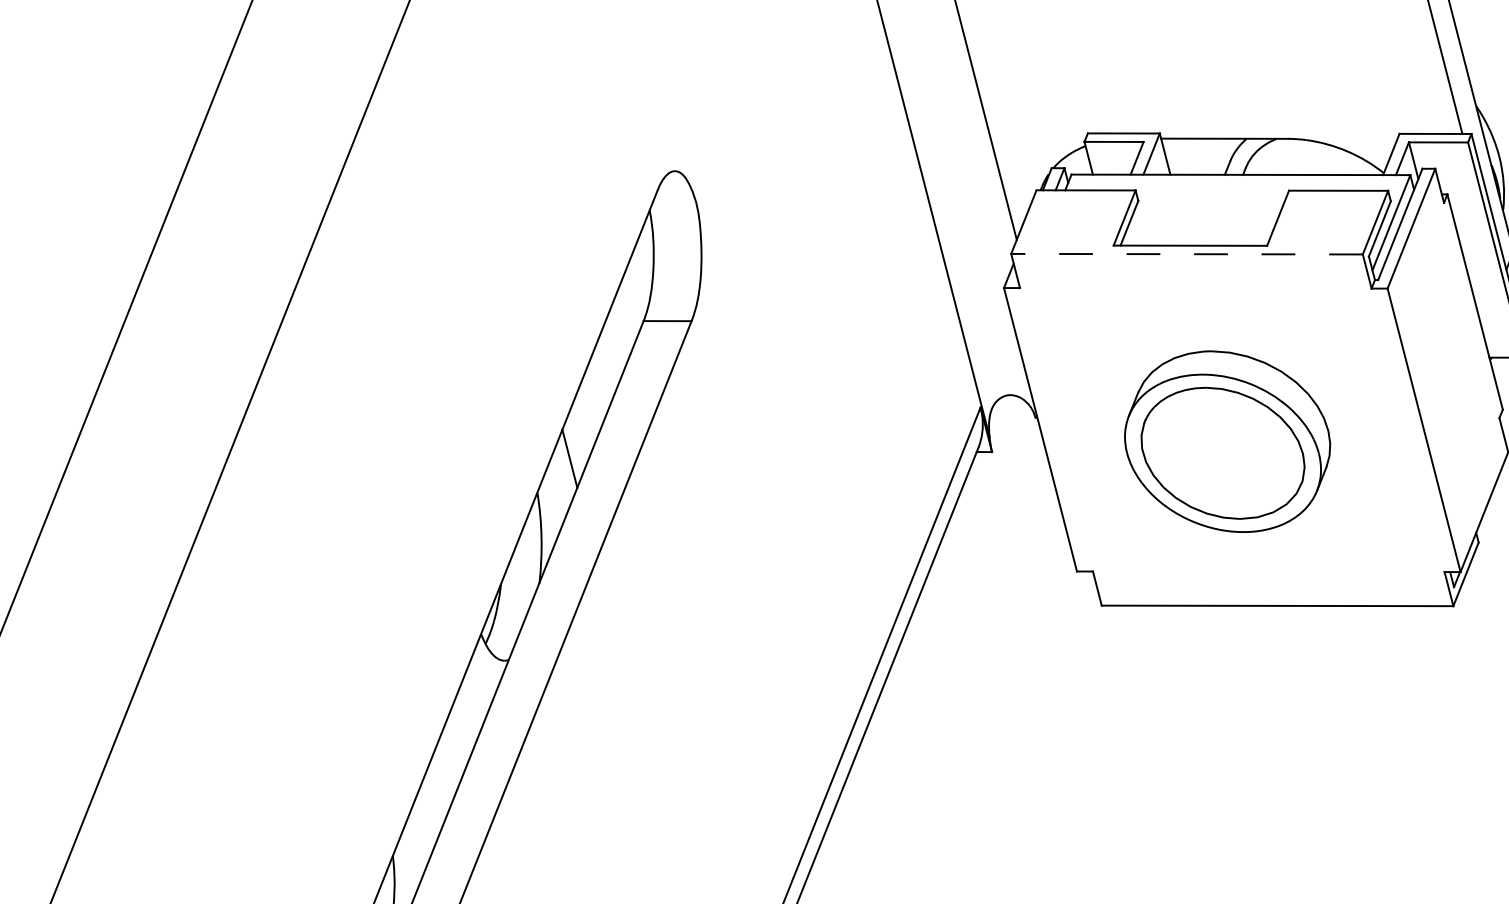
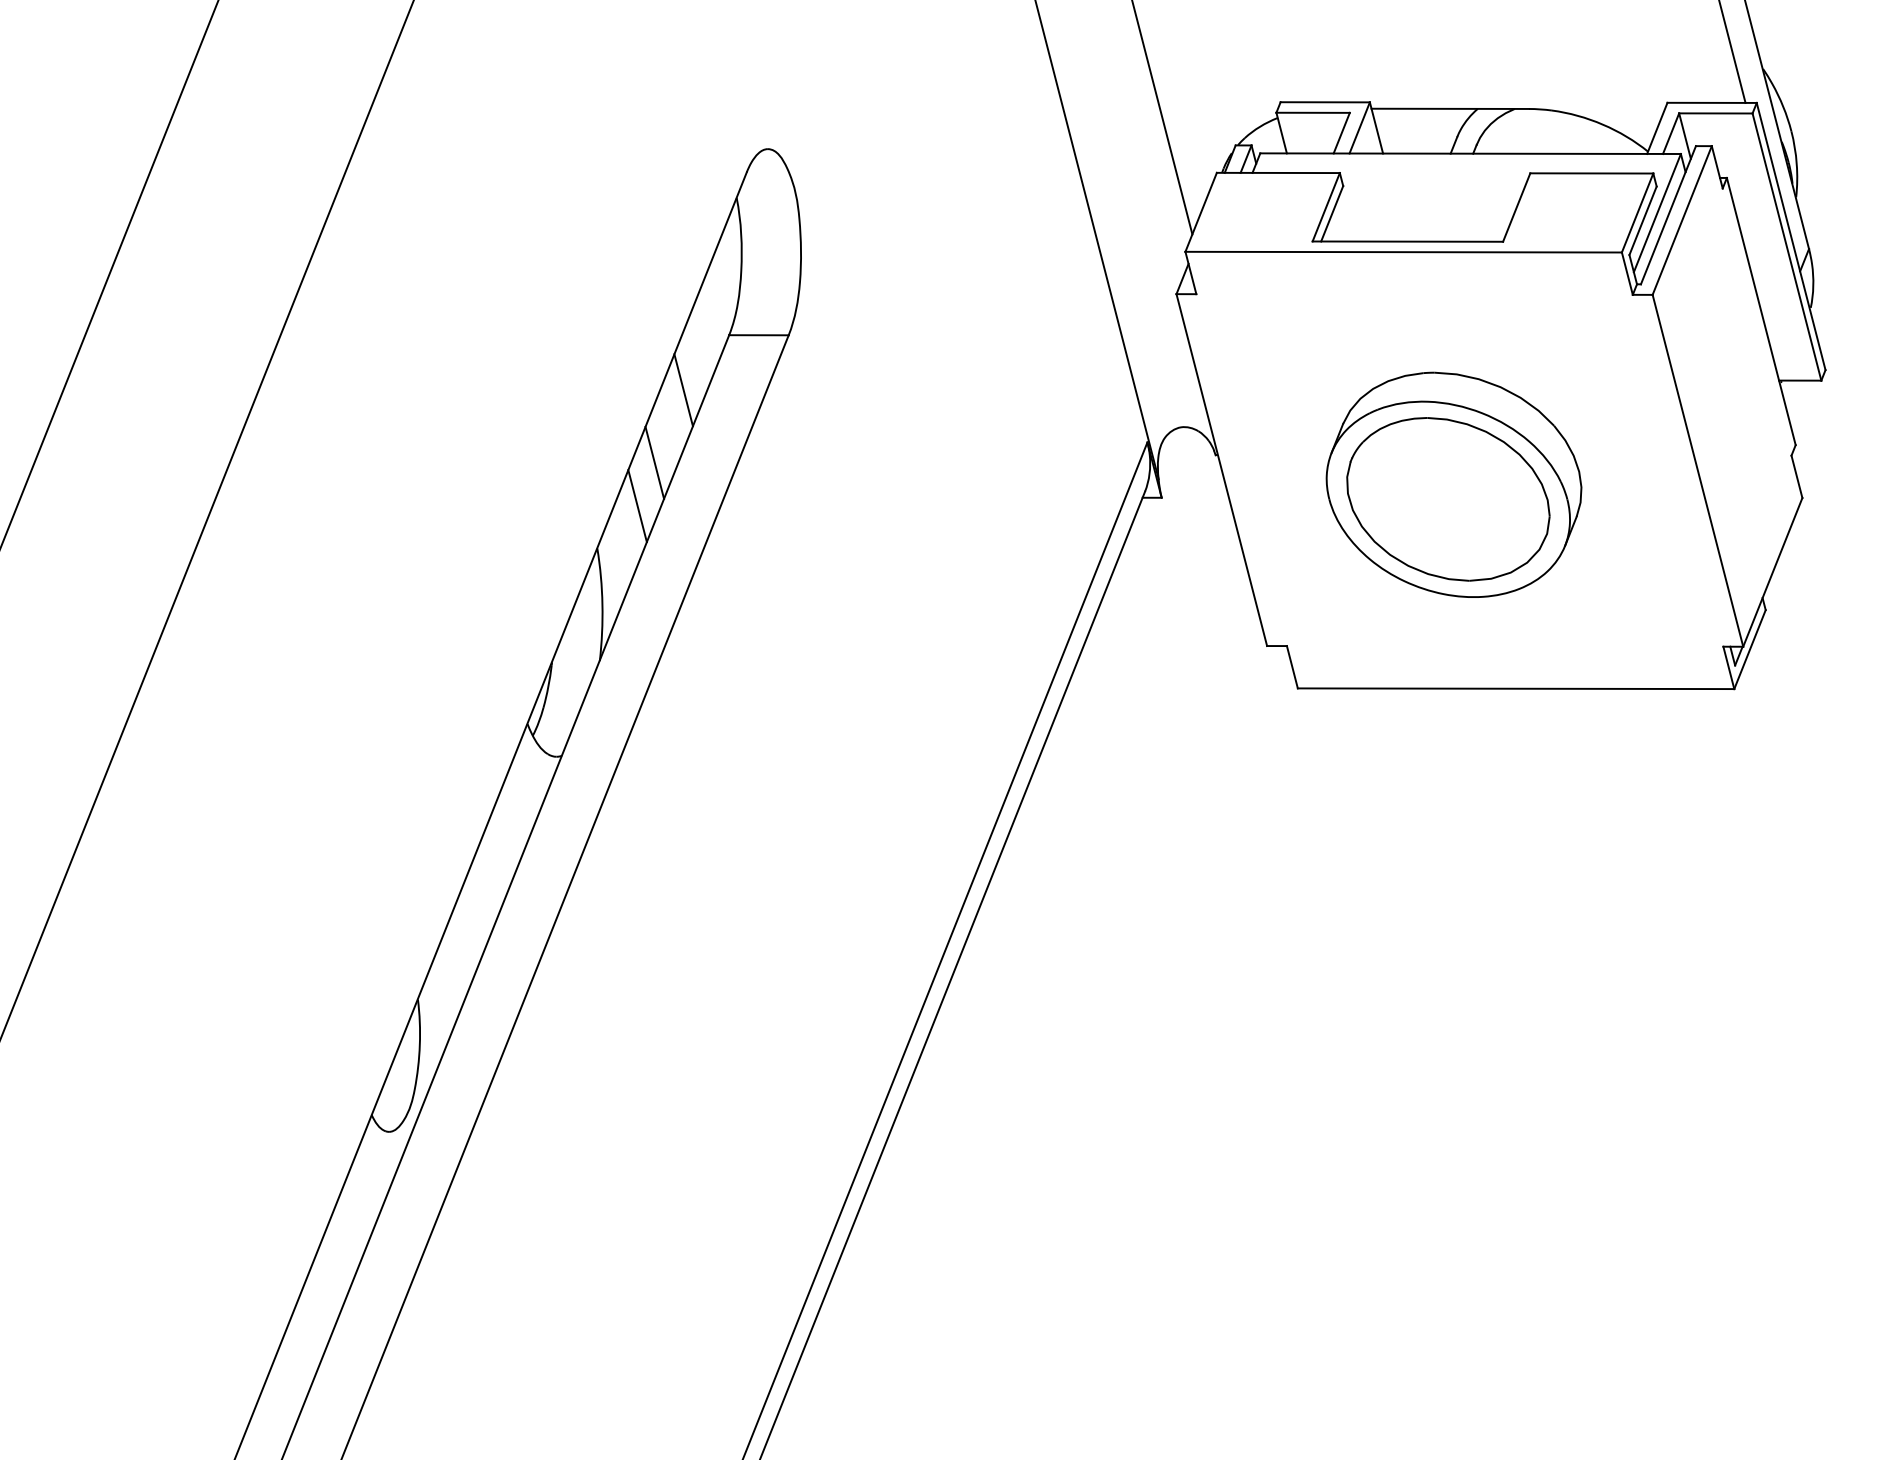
line: (1186, 254) -> (1403, 252), dashed -> solid
line: (606, 365) -> (683, 390), added
line: (583, 423) -> (654, 462), added

